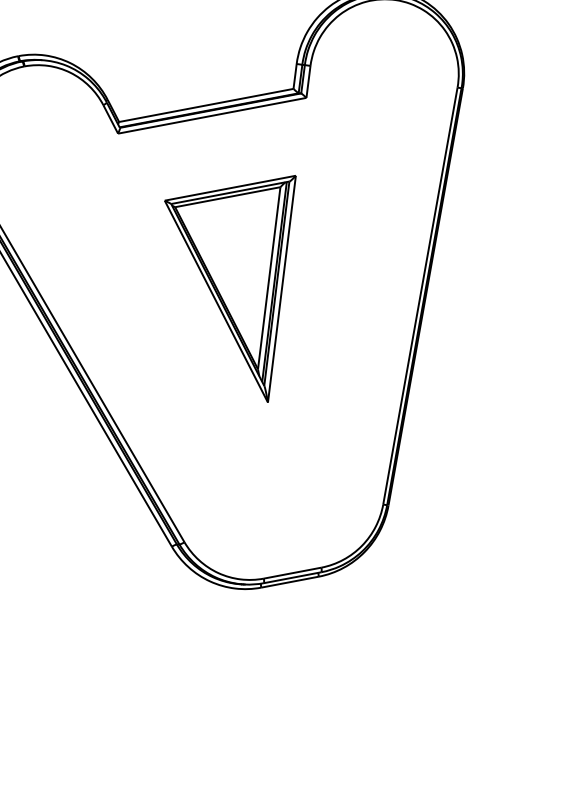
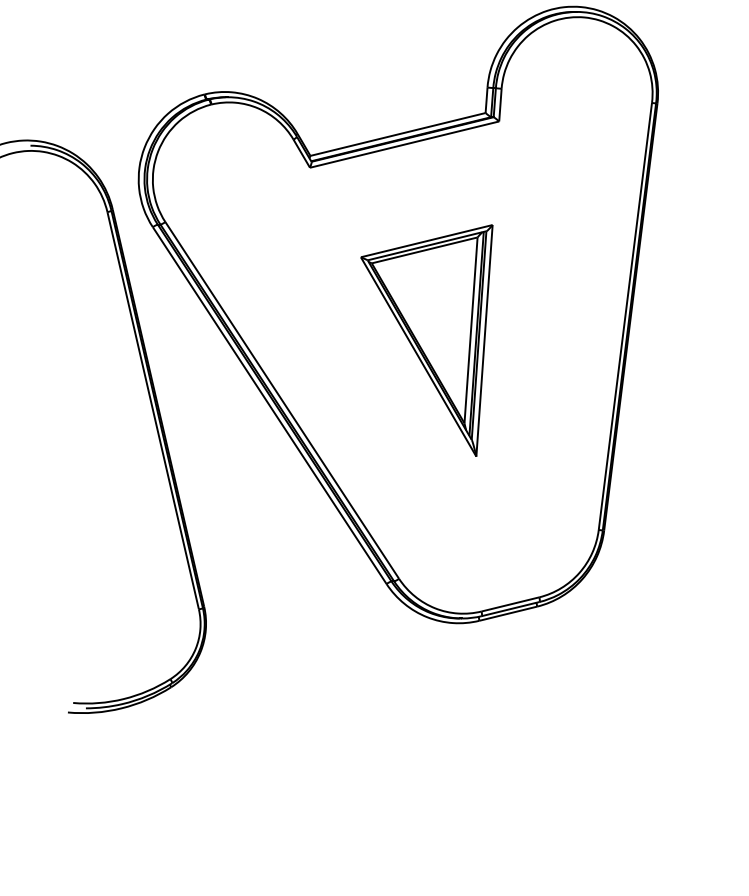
part: (224, 285) -> (426, 340), moved

